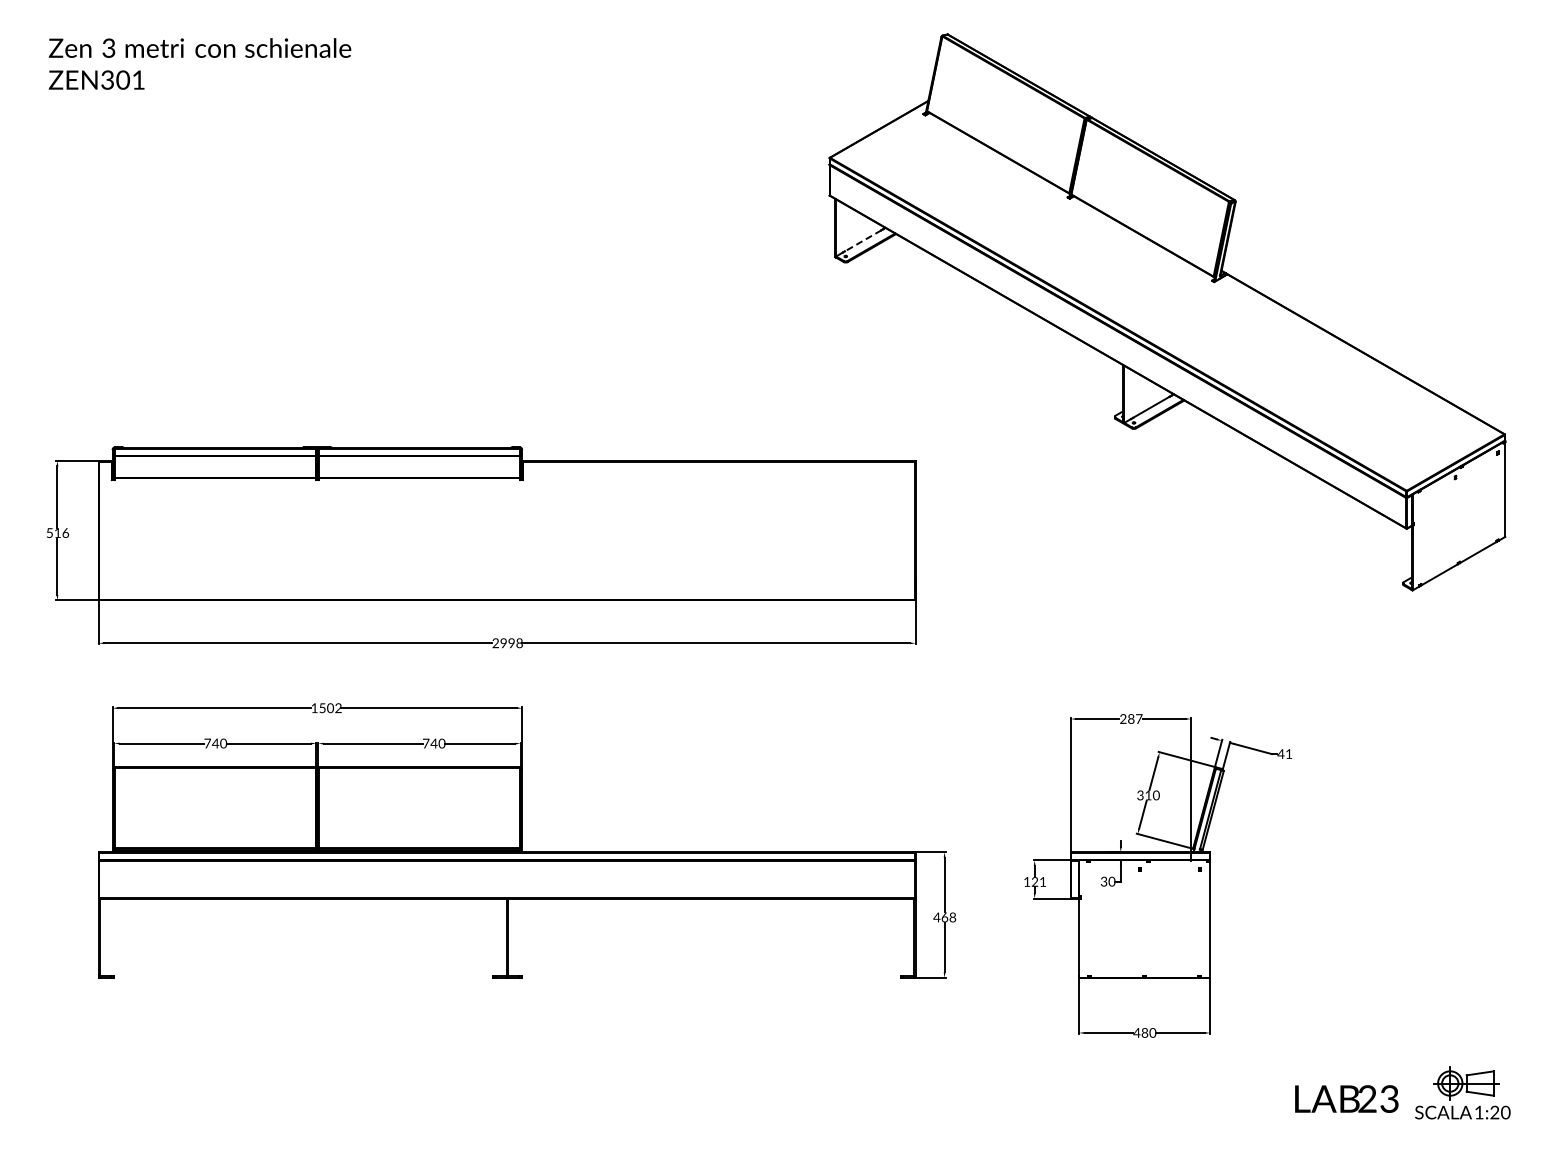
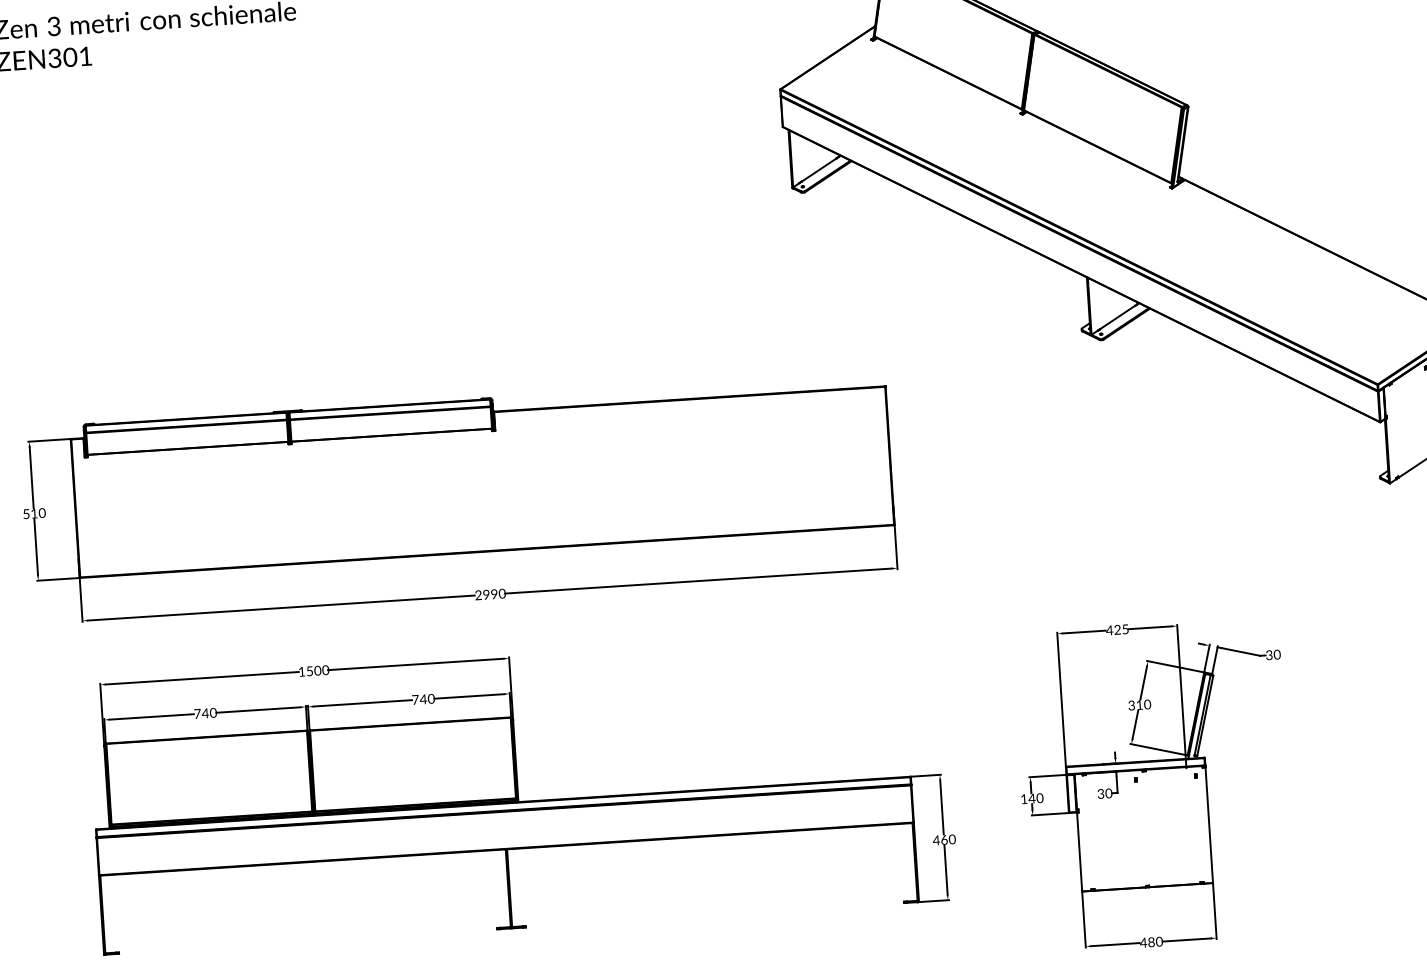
line: (862, 241) -> (818, 170), dashed -> solid
text: (65, 532) -> (42, 512), 516 -> 510
text: (519, 643) -> (502, 594), 2998 -> 2990
text: (338, 709) -> (325, 671), 1502 -> 1500
text: (1130, 718) -> (1116, 629), 287 -> 425
text: (1284, 753) -> (1272, 654), 41 -> 30
text: (1038, 881) -> (1035, 798), 121 -> 140
text: (952, 917) -> (952, 839), 468 -> 460

